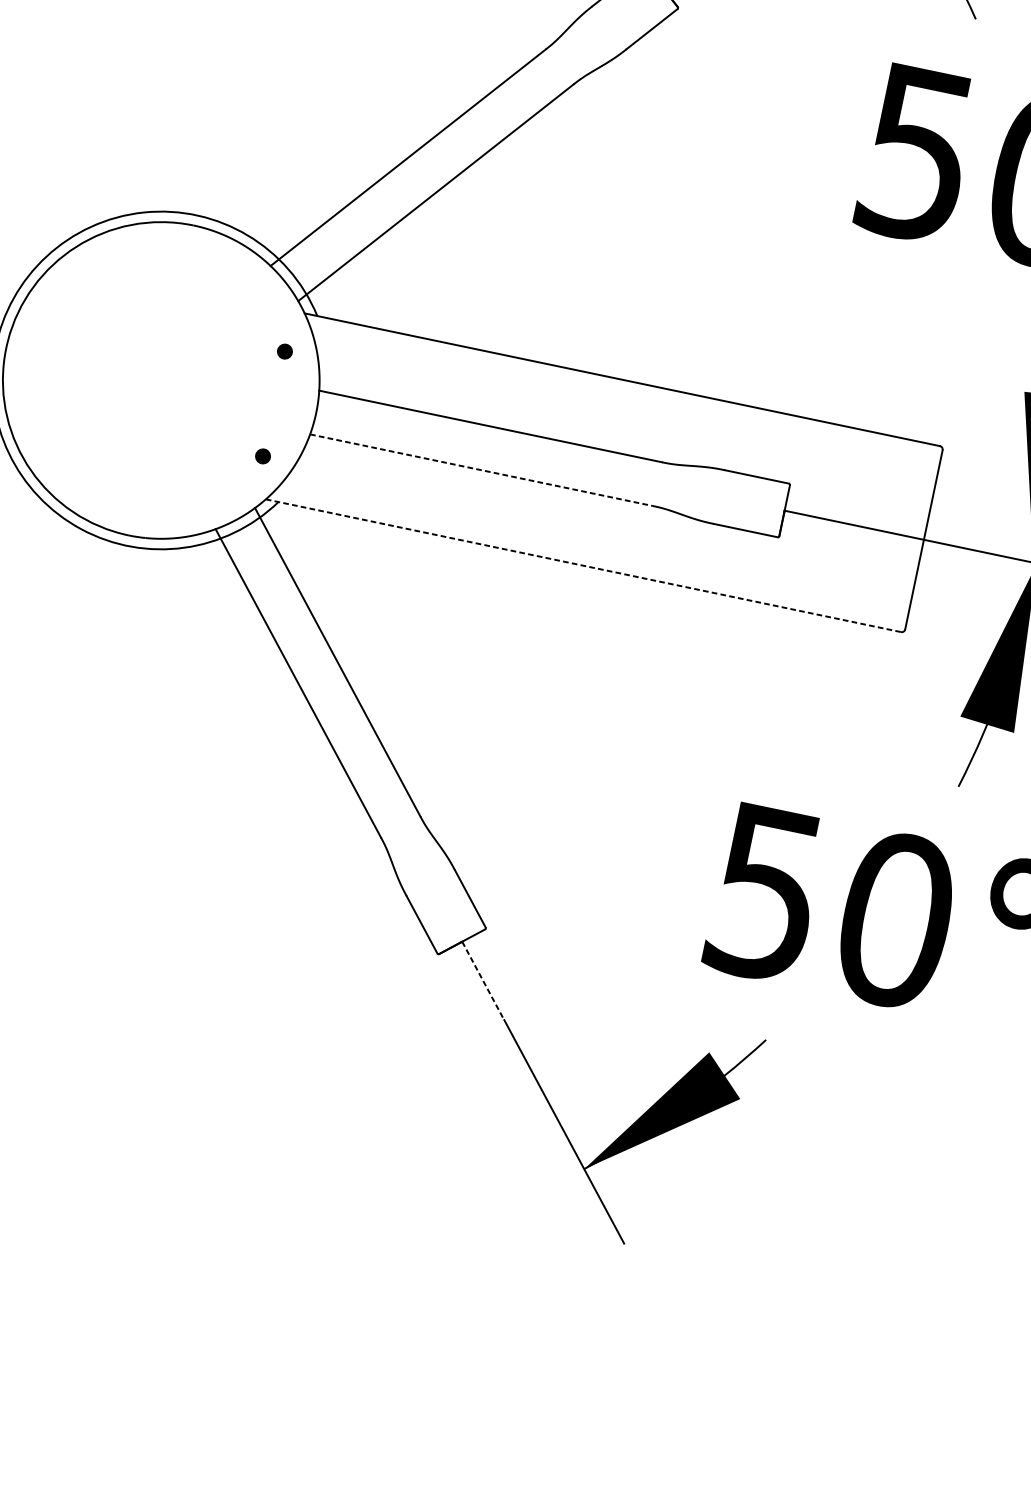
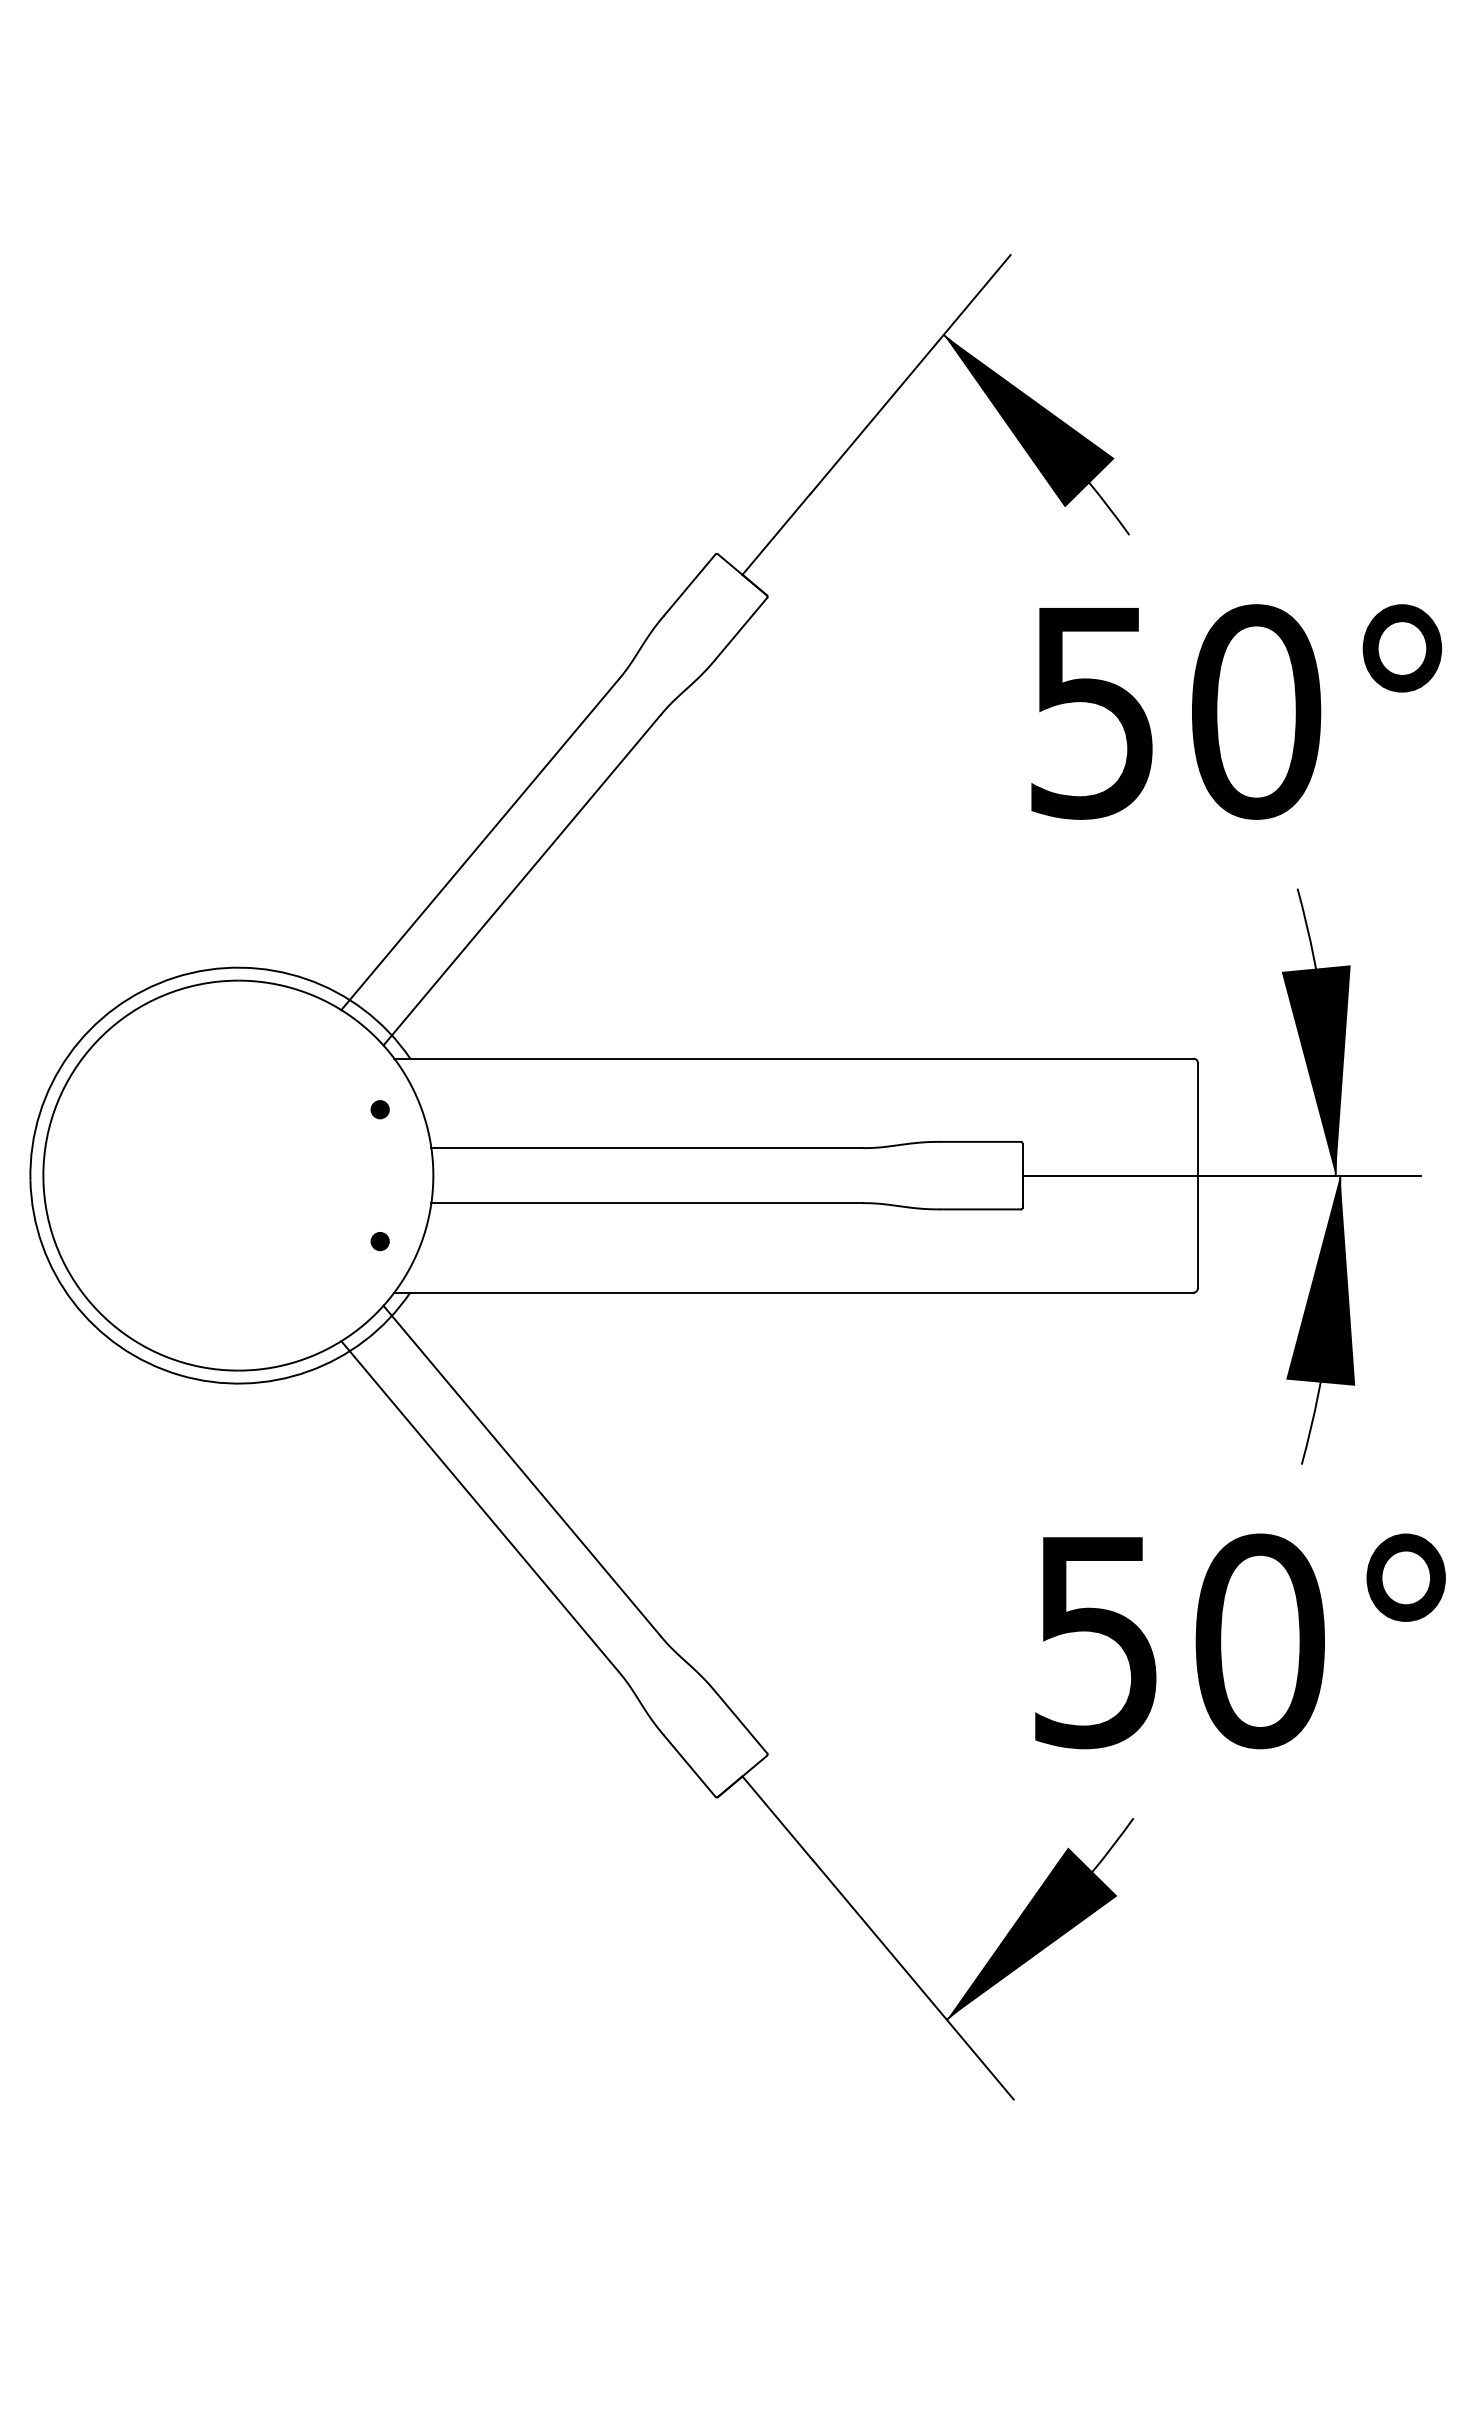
line: (481, 470) -> (646, 1203), dashed -> solid
line: (583, 565) -> (793, 1292), dashed -> solid
line: (483, 980) -> (777, 1818), dashed -> solid

